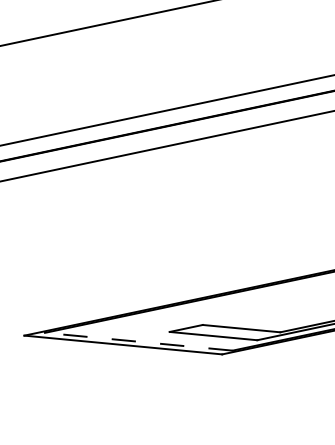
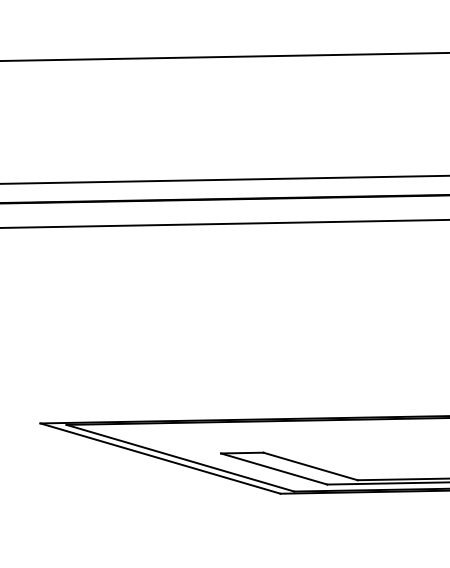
line: (138, 341) -> (180, 458), dashed -> solid

